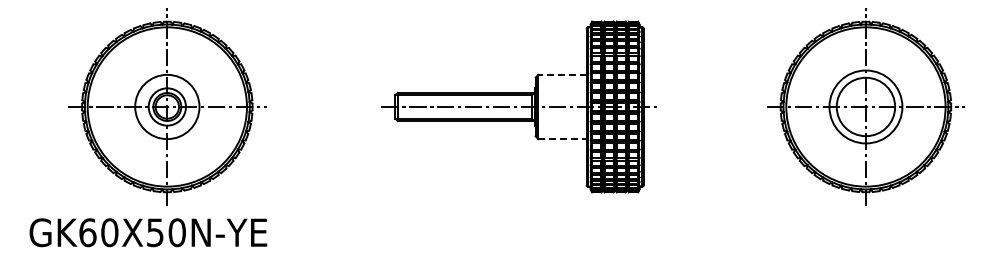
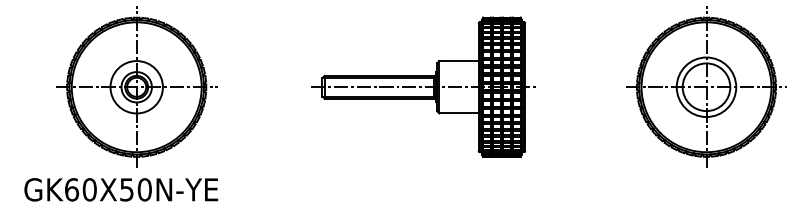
line: (561, 74) -> (458, 60), dashed -> solid
line: (562, 139) -> (459, 113), dashed -> solid

